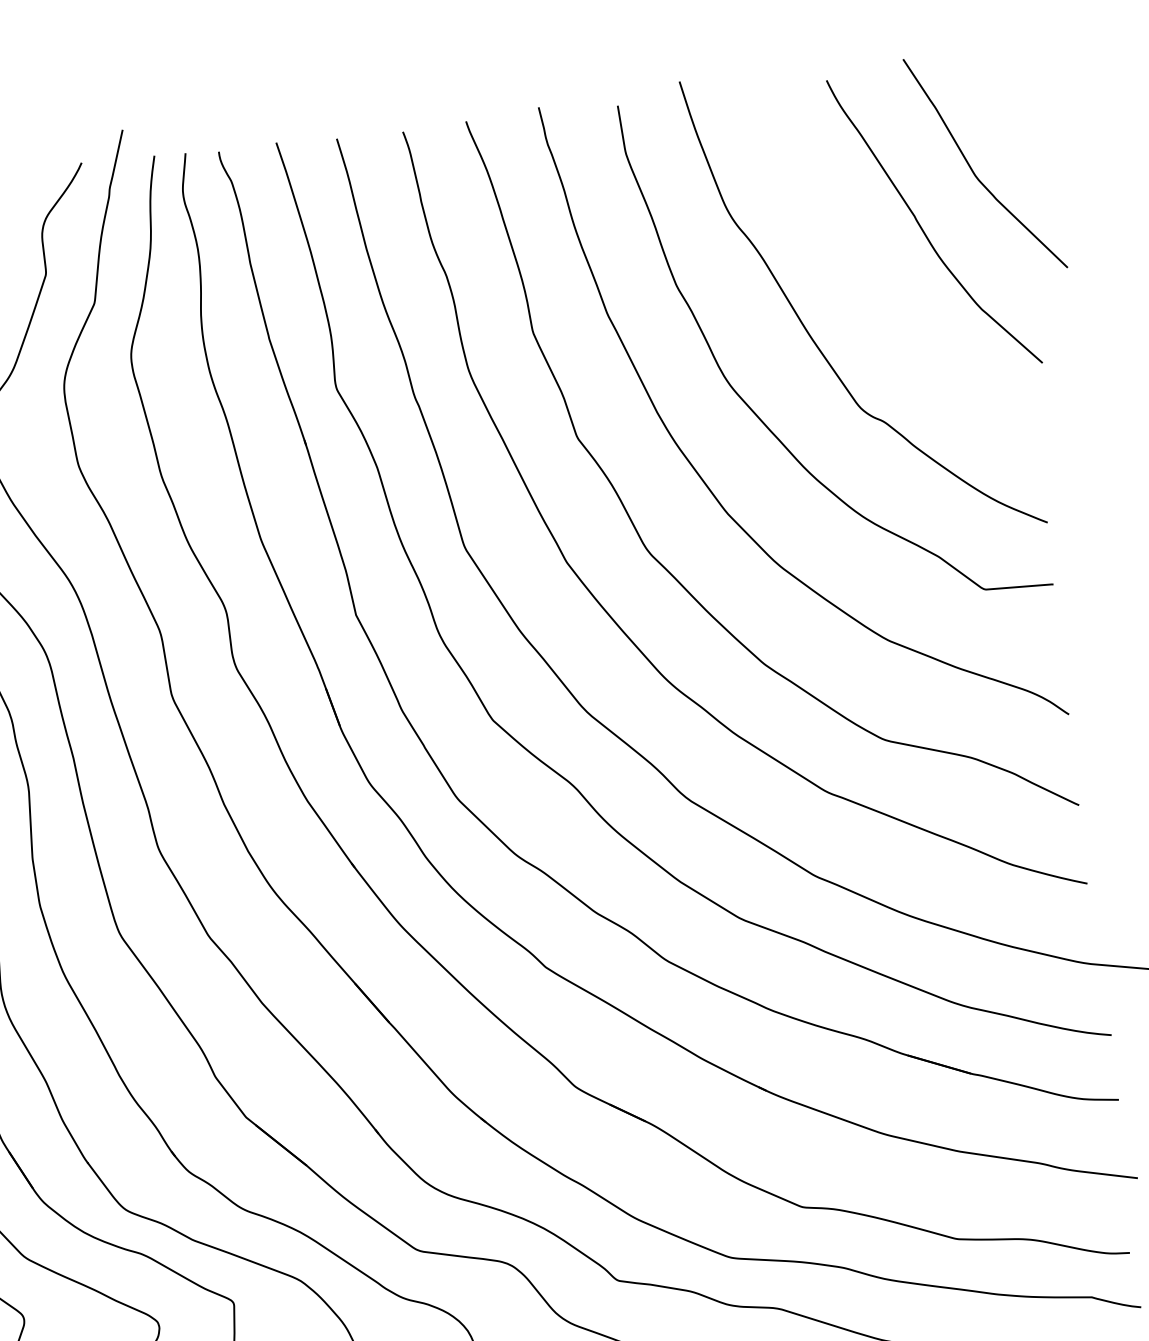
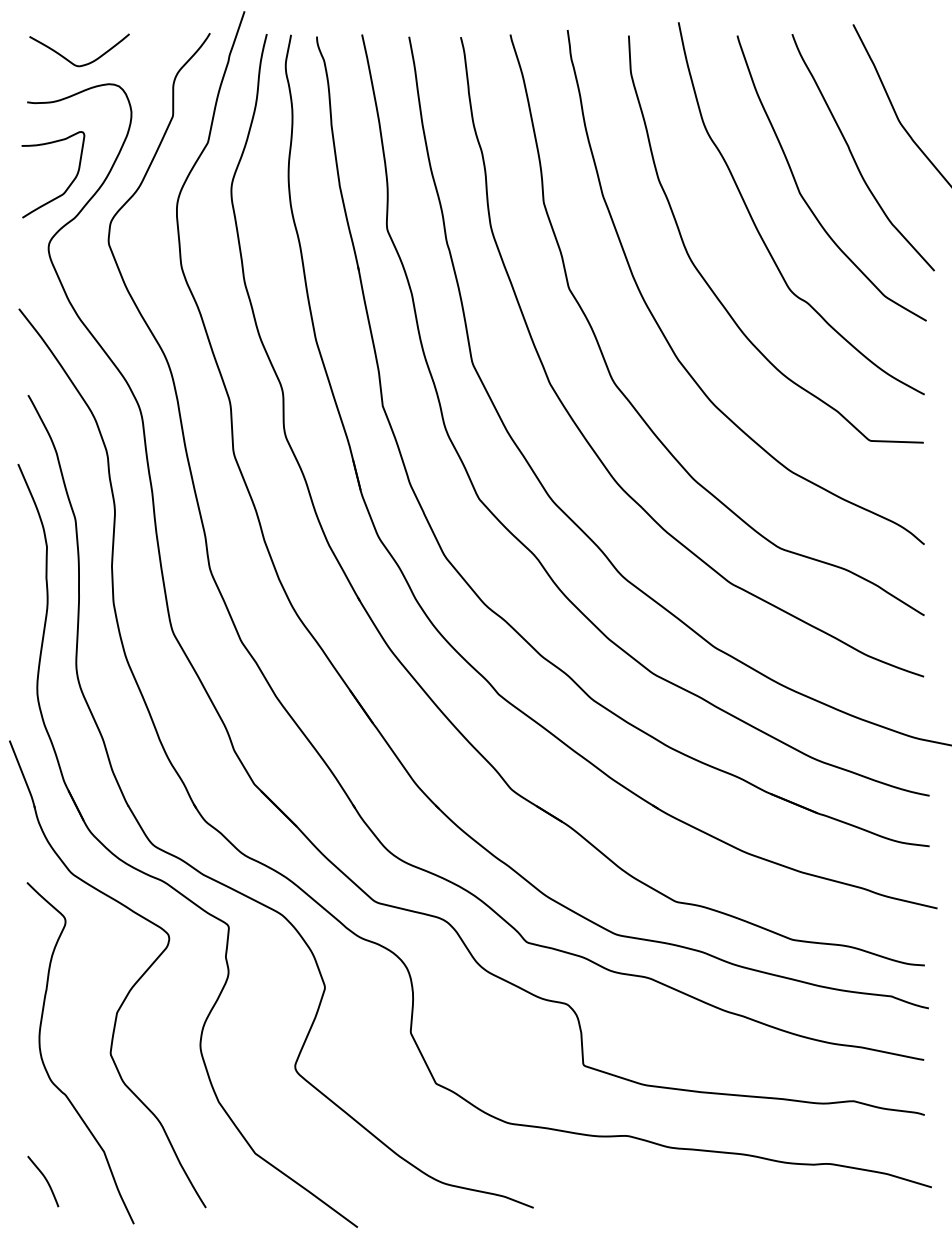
curve: (861, 282) -> (801, 193), added

